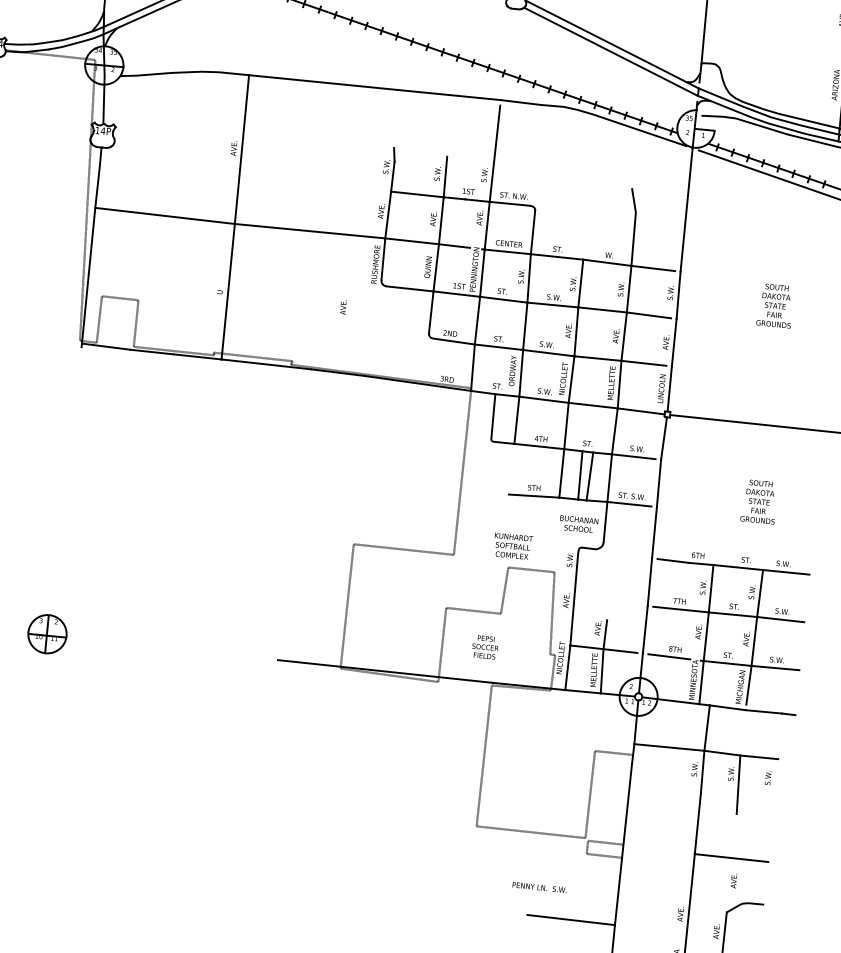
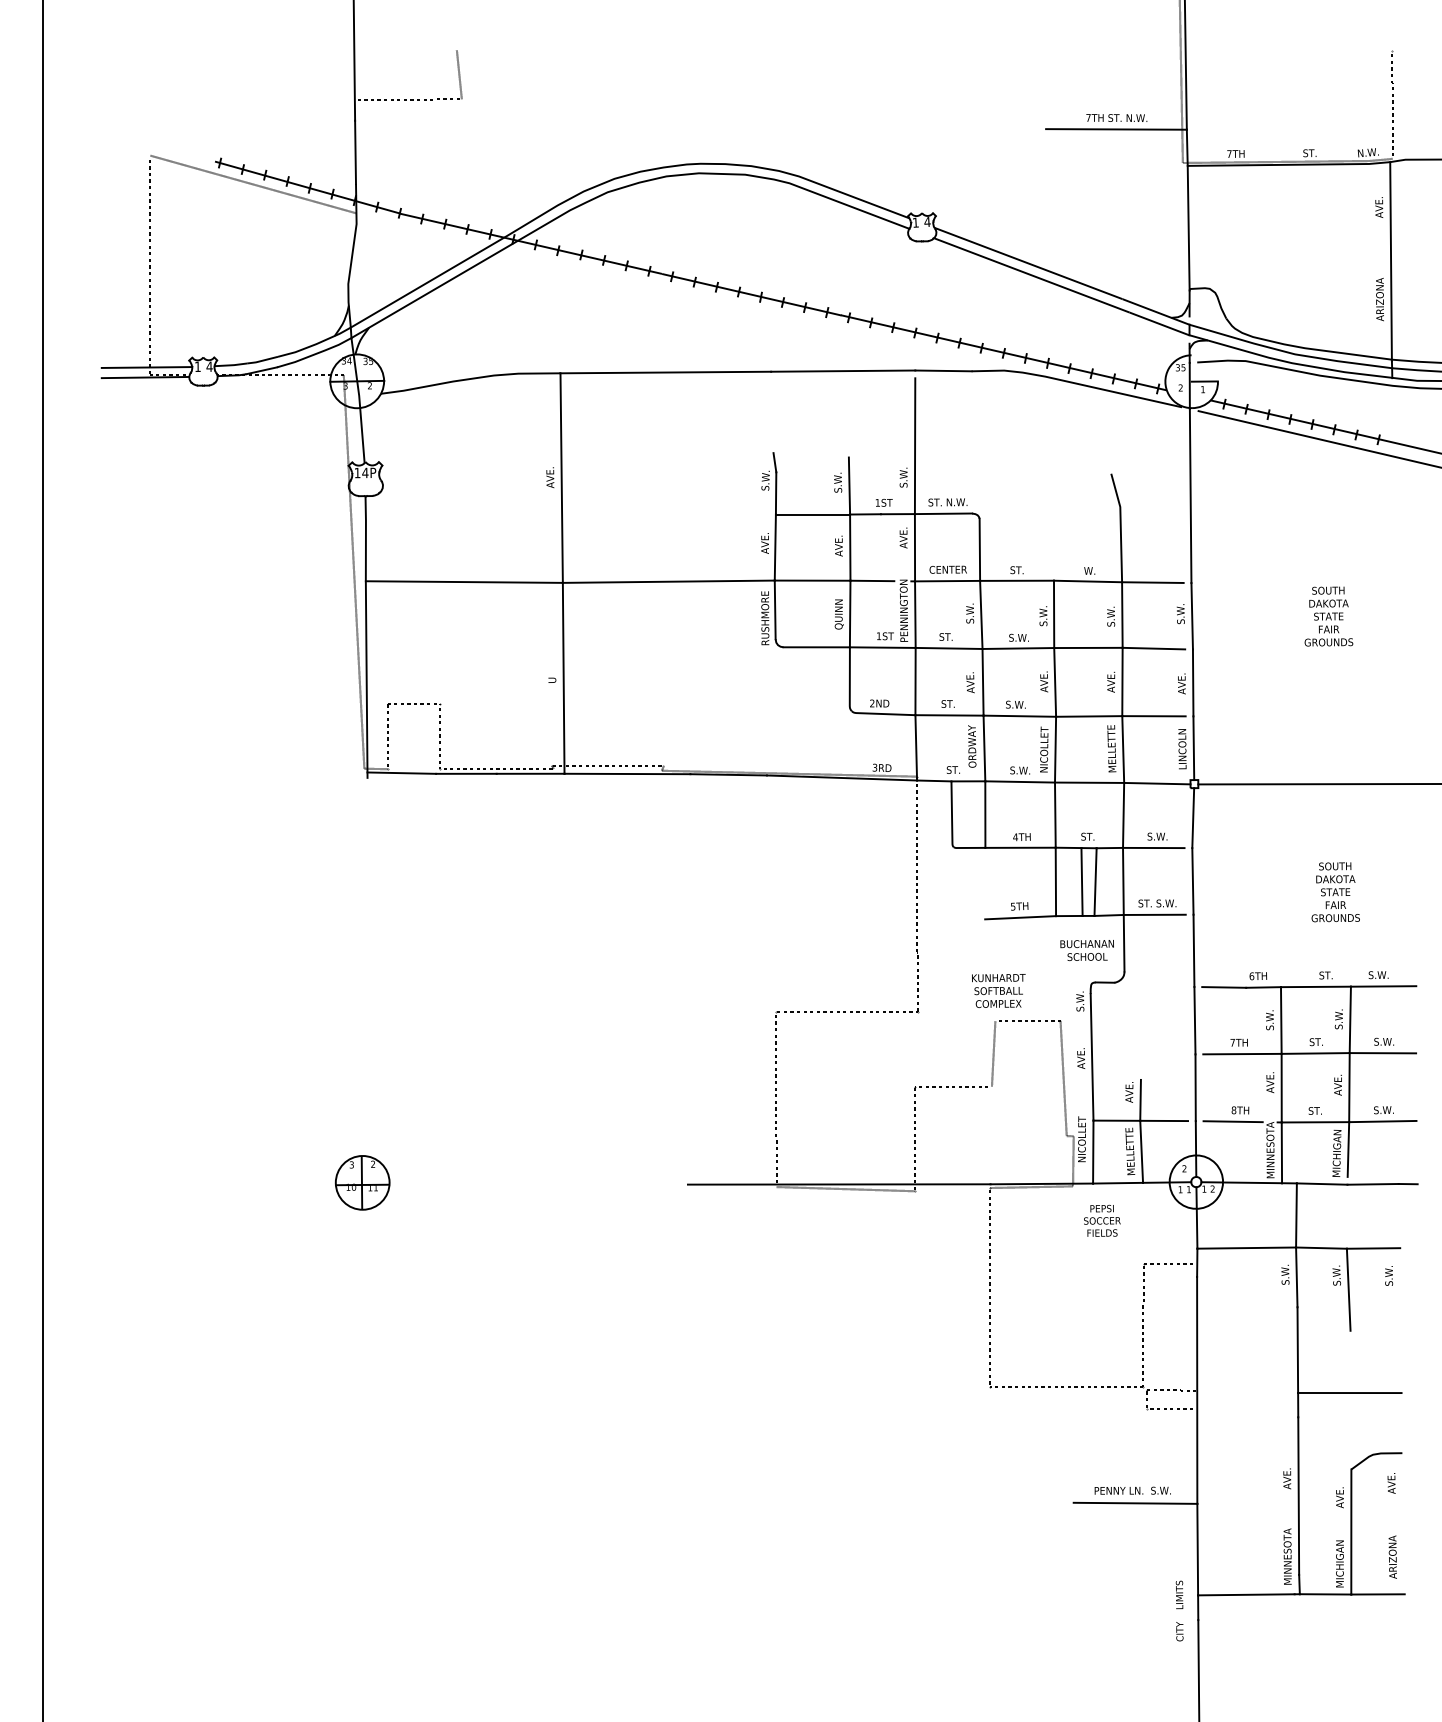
text: (343, 307) -> (970, 682), moved
text: (485, 647) -> (1102, 1220), moved
text: (733, 880) -> (1391, 1483), moved
text: (539, 887) -> (1132, 1490), moved

